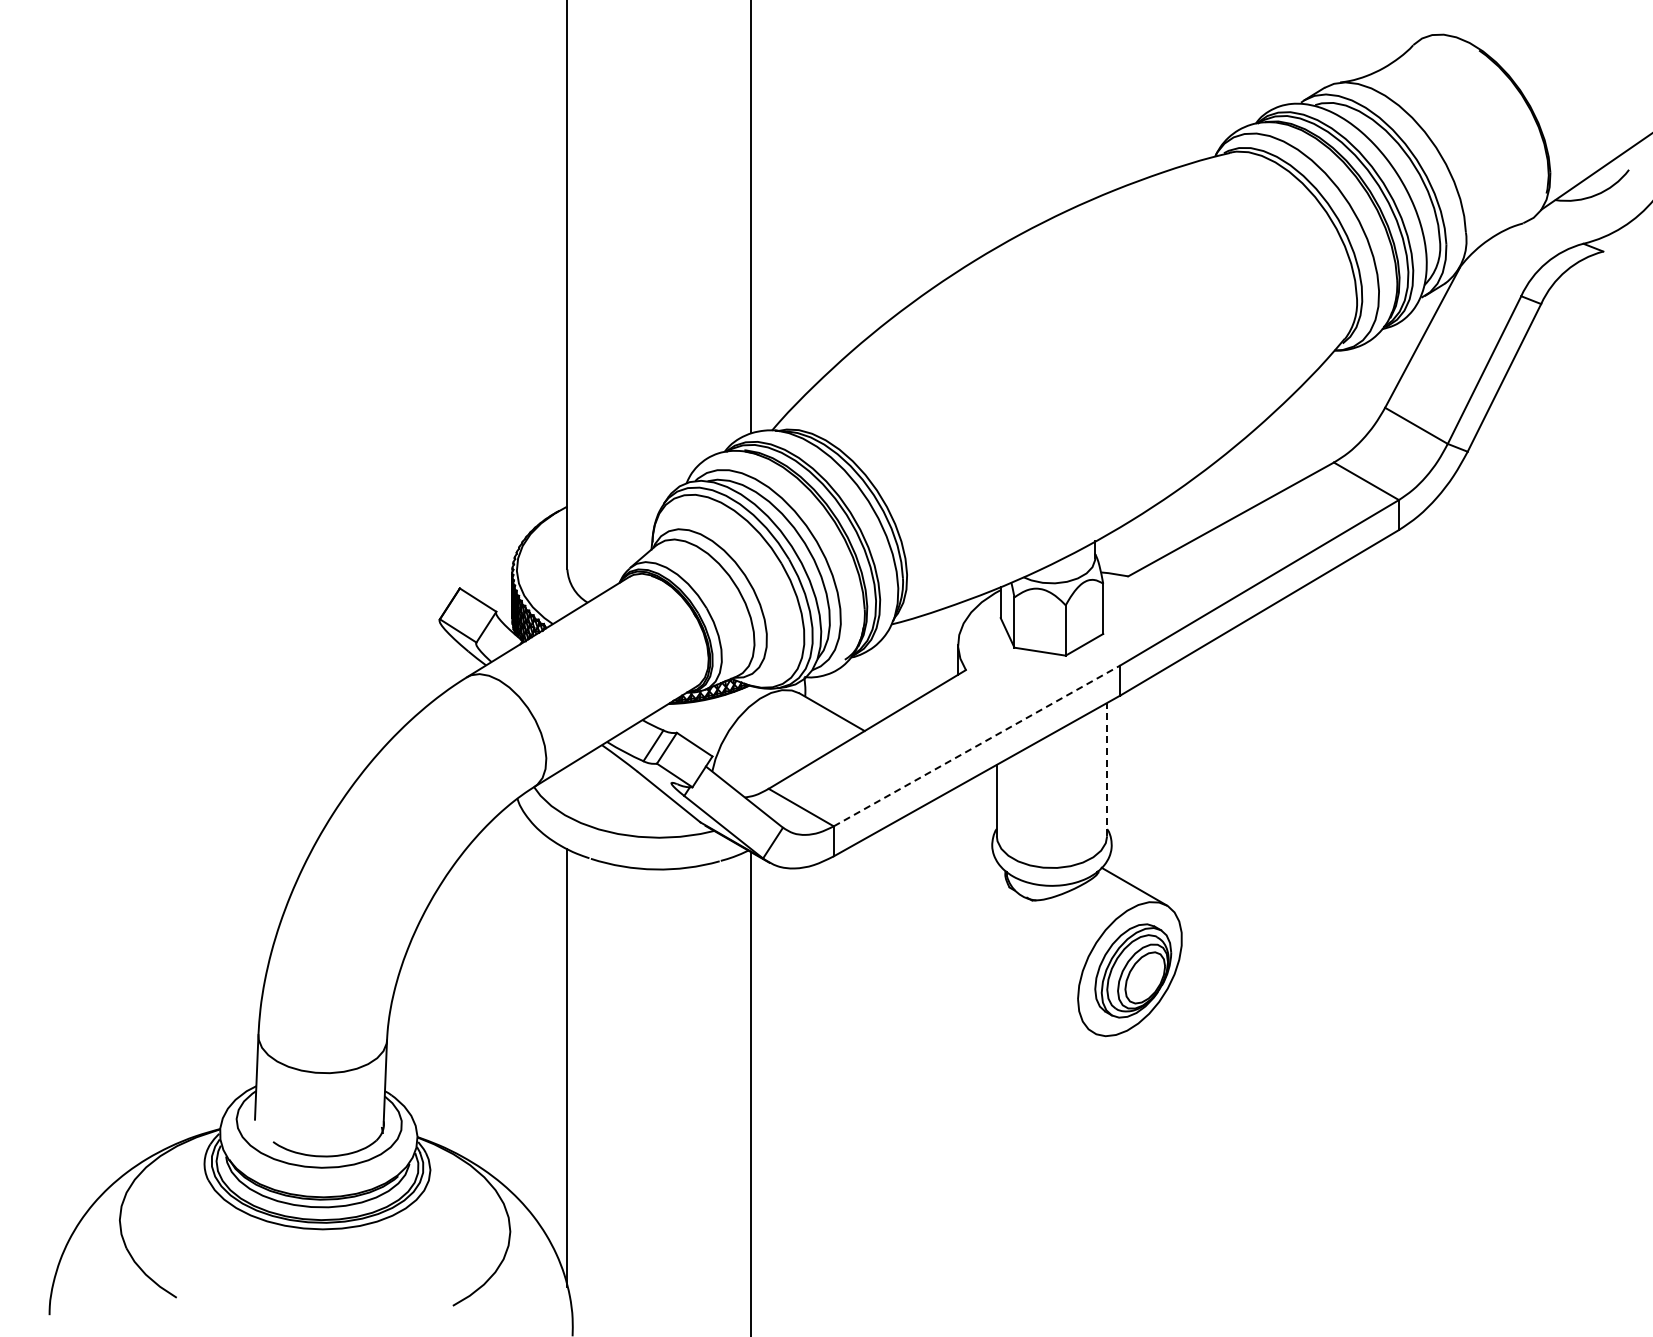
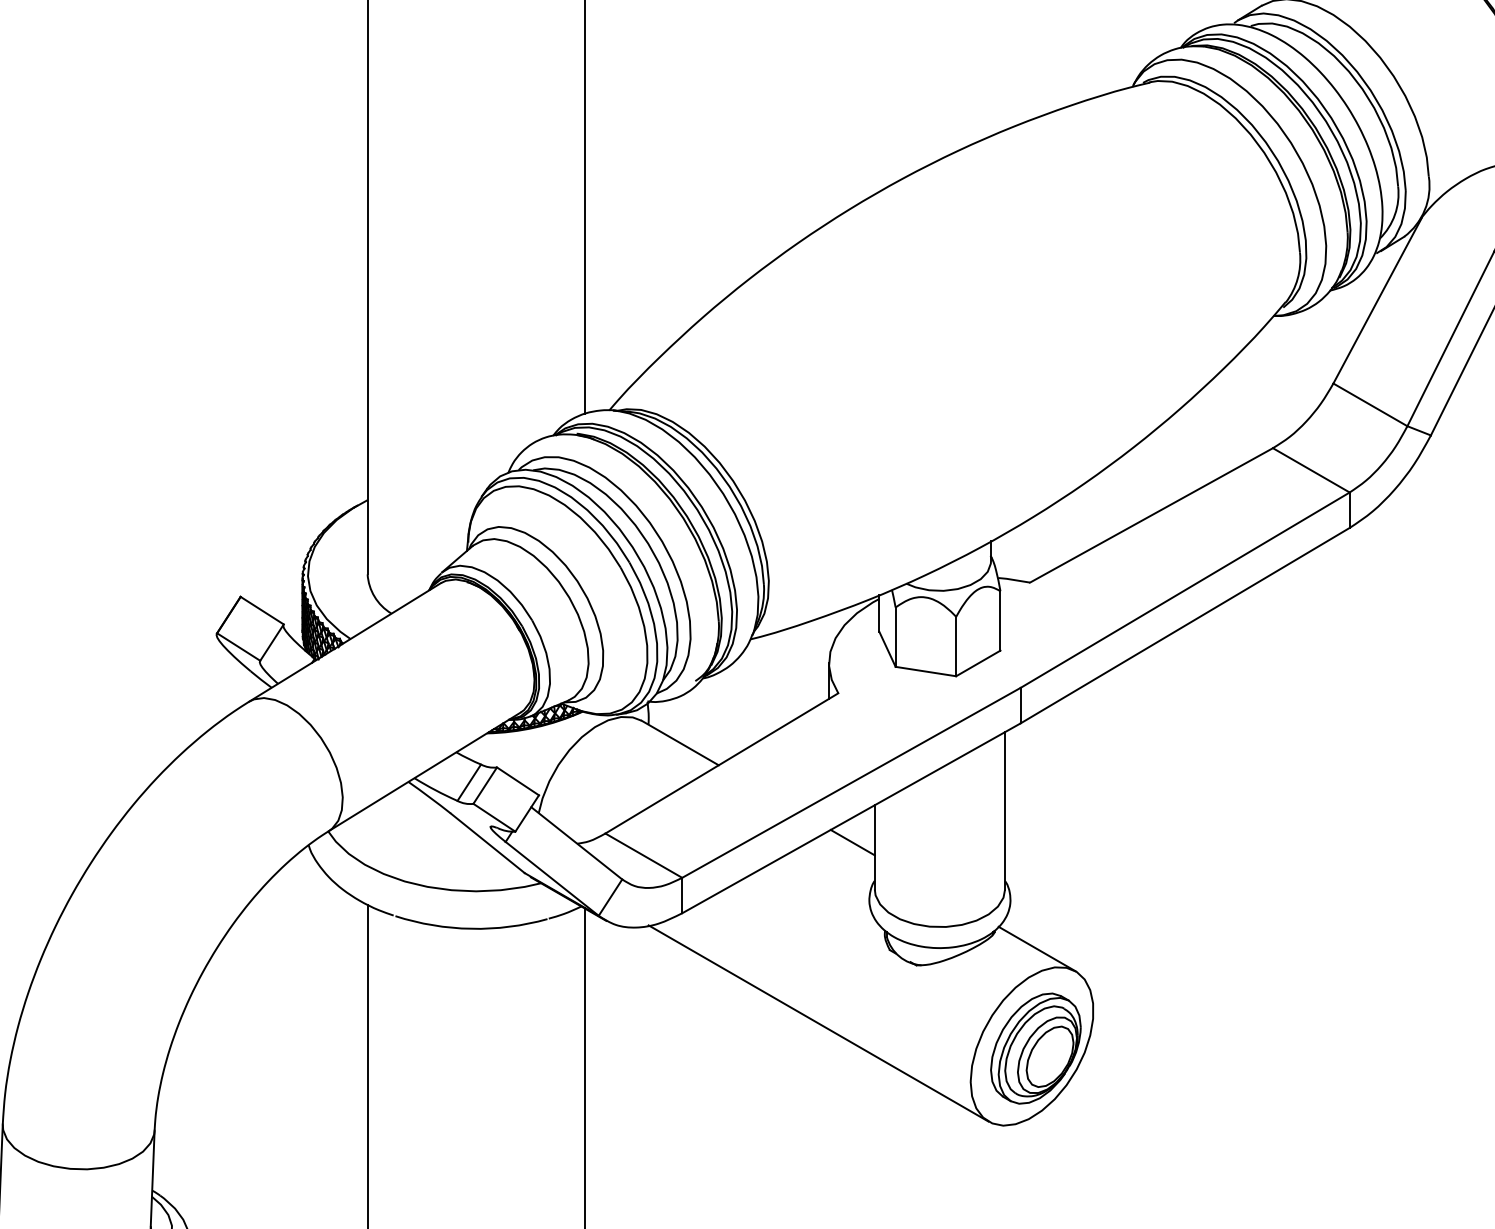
line: (977, 745) -> (851, 782), dashed -> solid
line: (1107, 769) -> (1005, 810), dashed -> solid
line: (977, 796) -> (851, 842), added
line: (949, 949) -> (818, 1023), added

